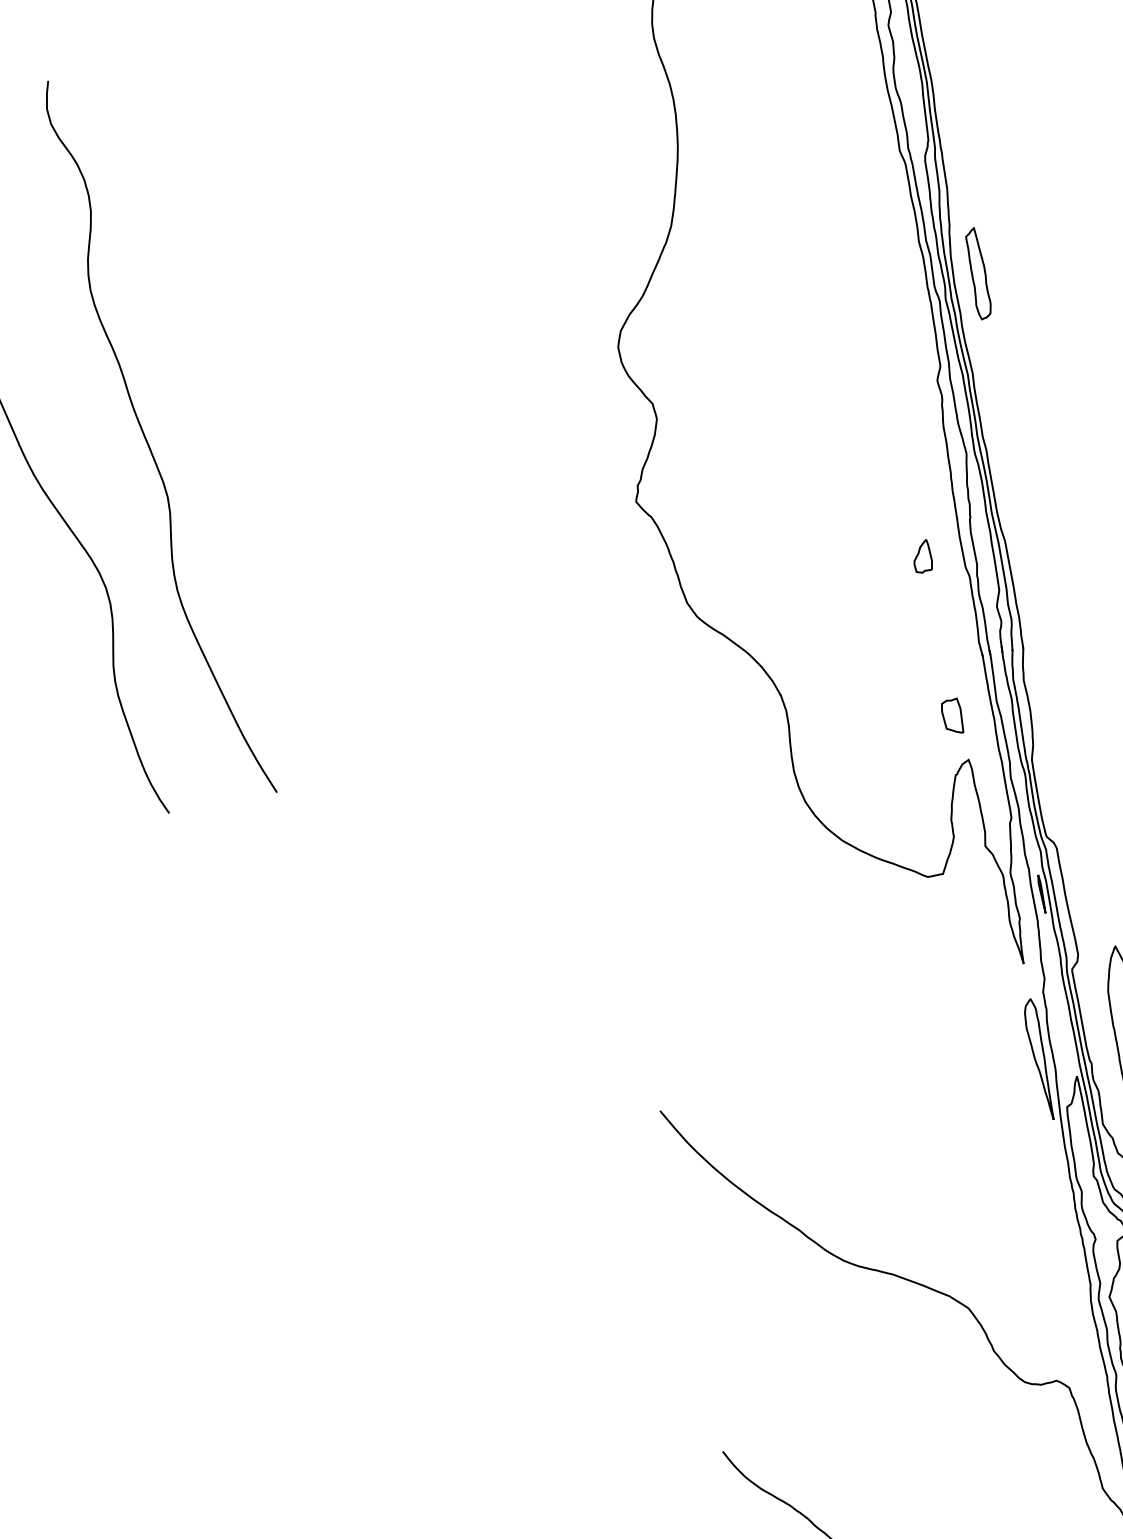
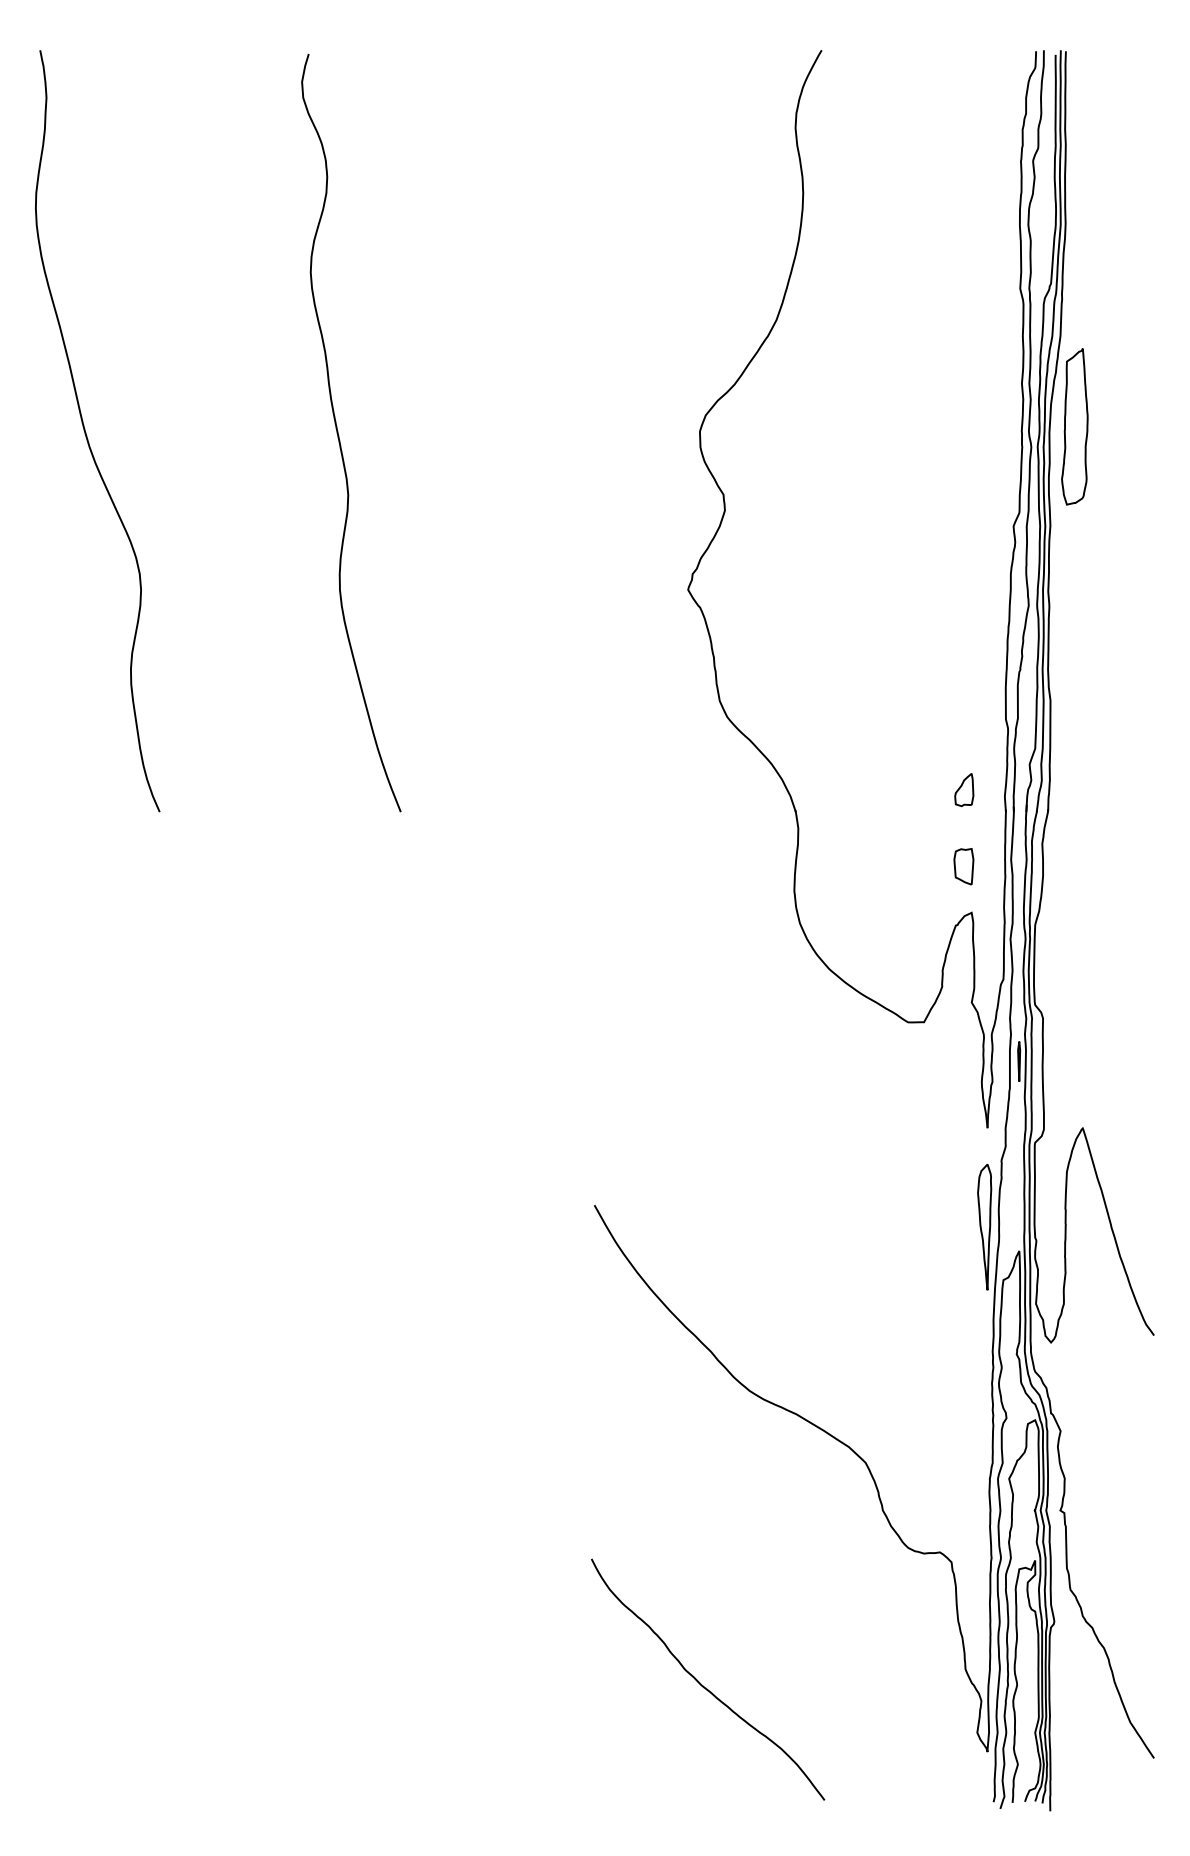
part: (977, 273) -> (1074, 426), size x1.67
curve: (148, 441) -> (339, 435), moved
part: (922, 557) -> (964, 790), moved

